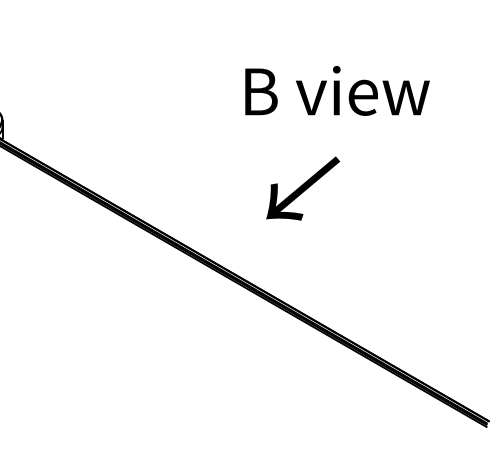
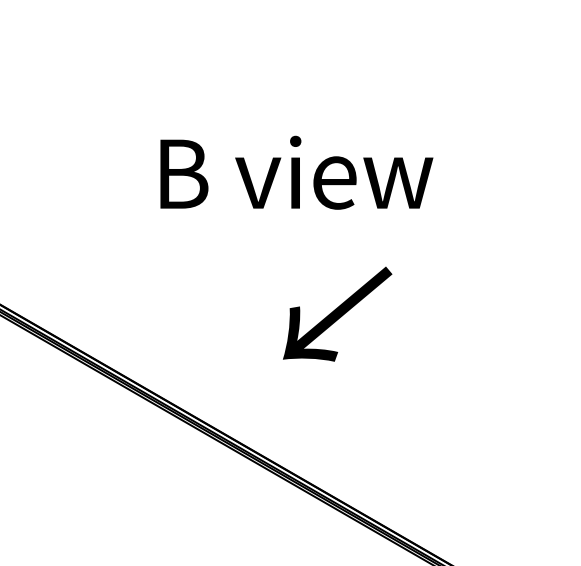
text: (337, 90) -> (296, 172), moved

